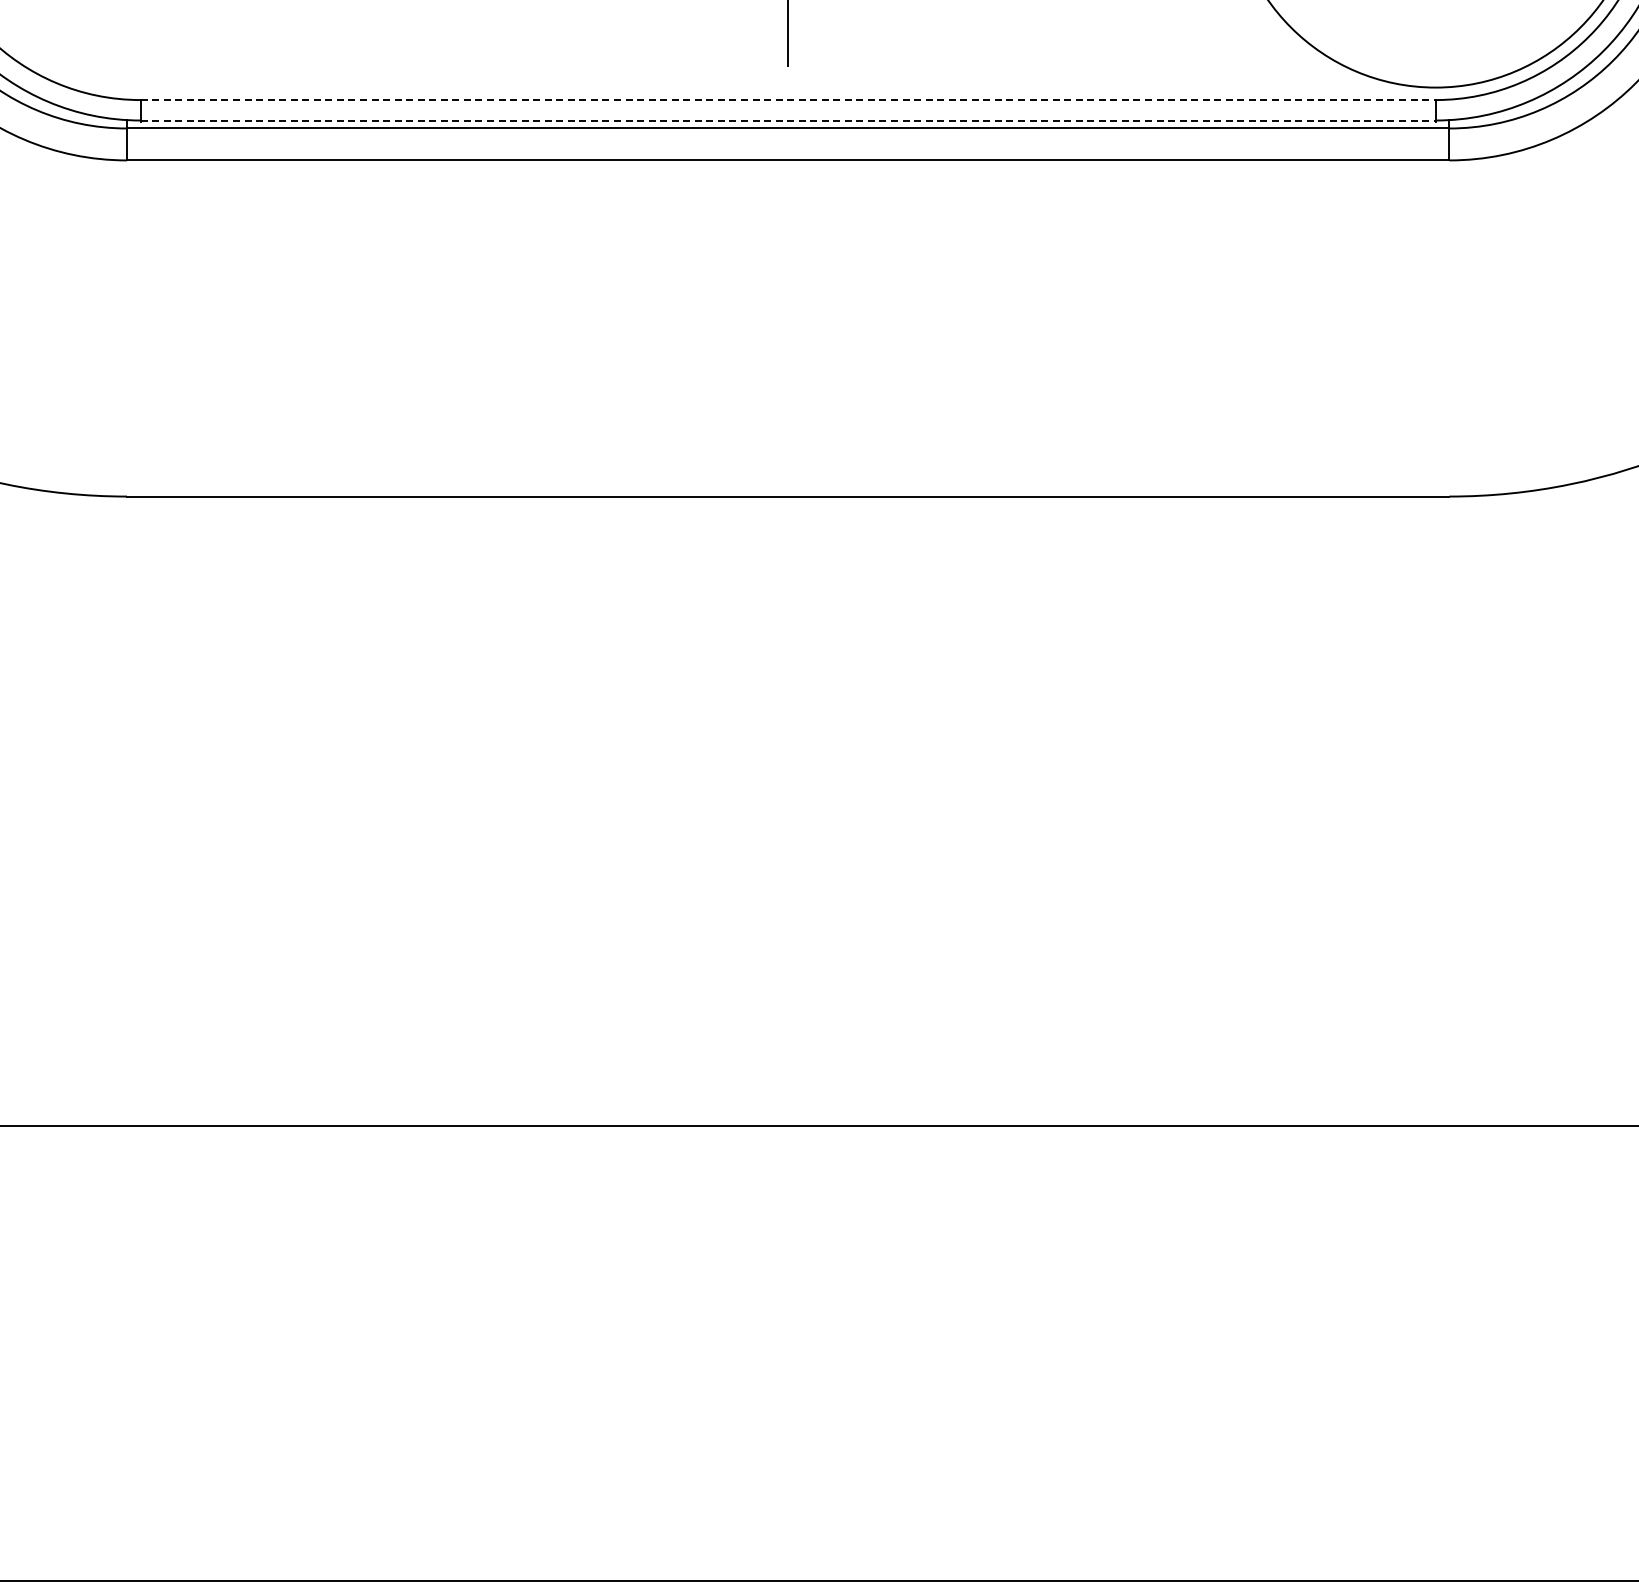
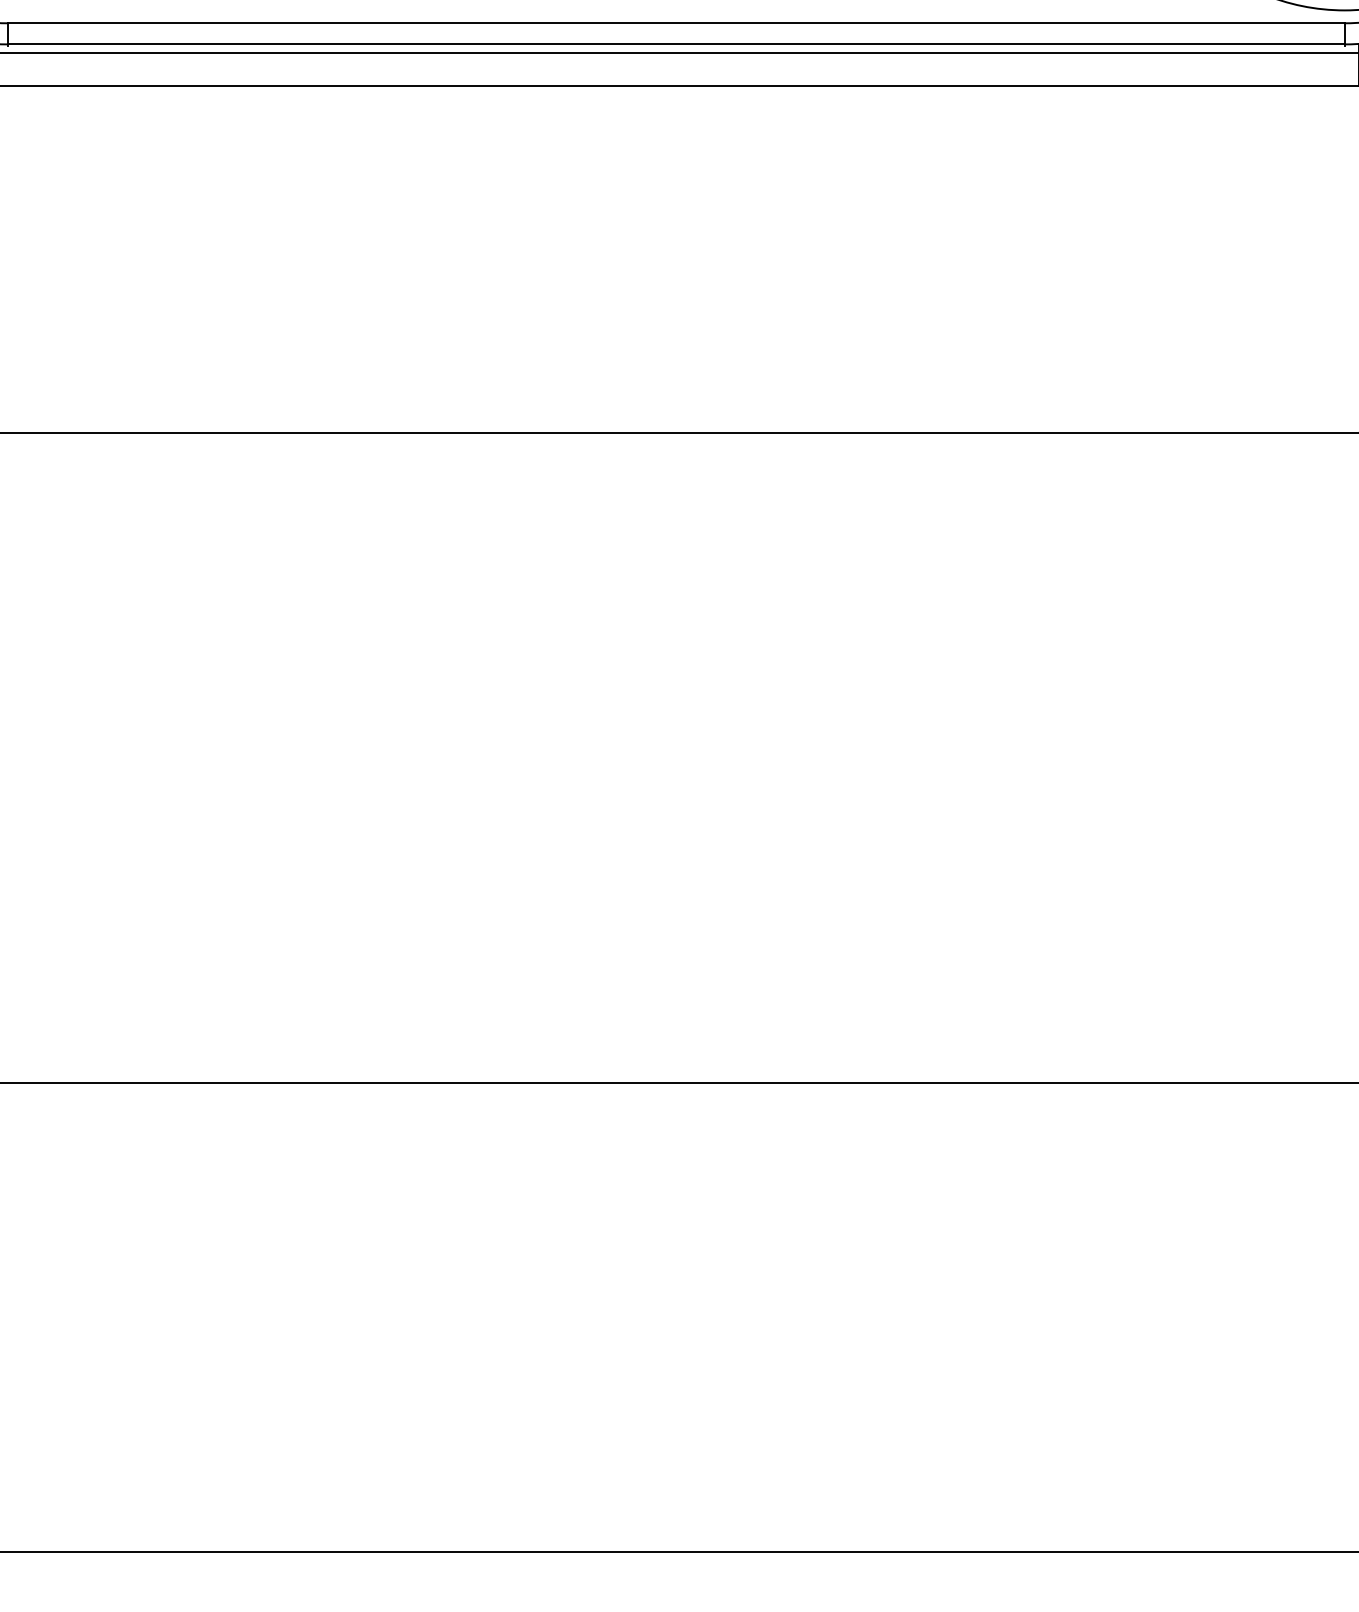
line: (788, 100) -> (676, 23), dashed -> solid
line: (788, 120) -> (676, 44), dashed -> solid

